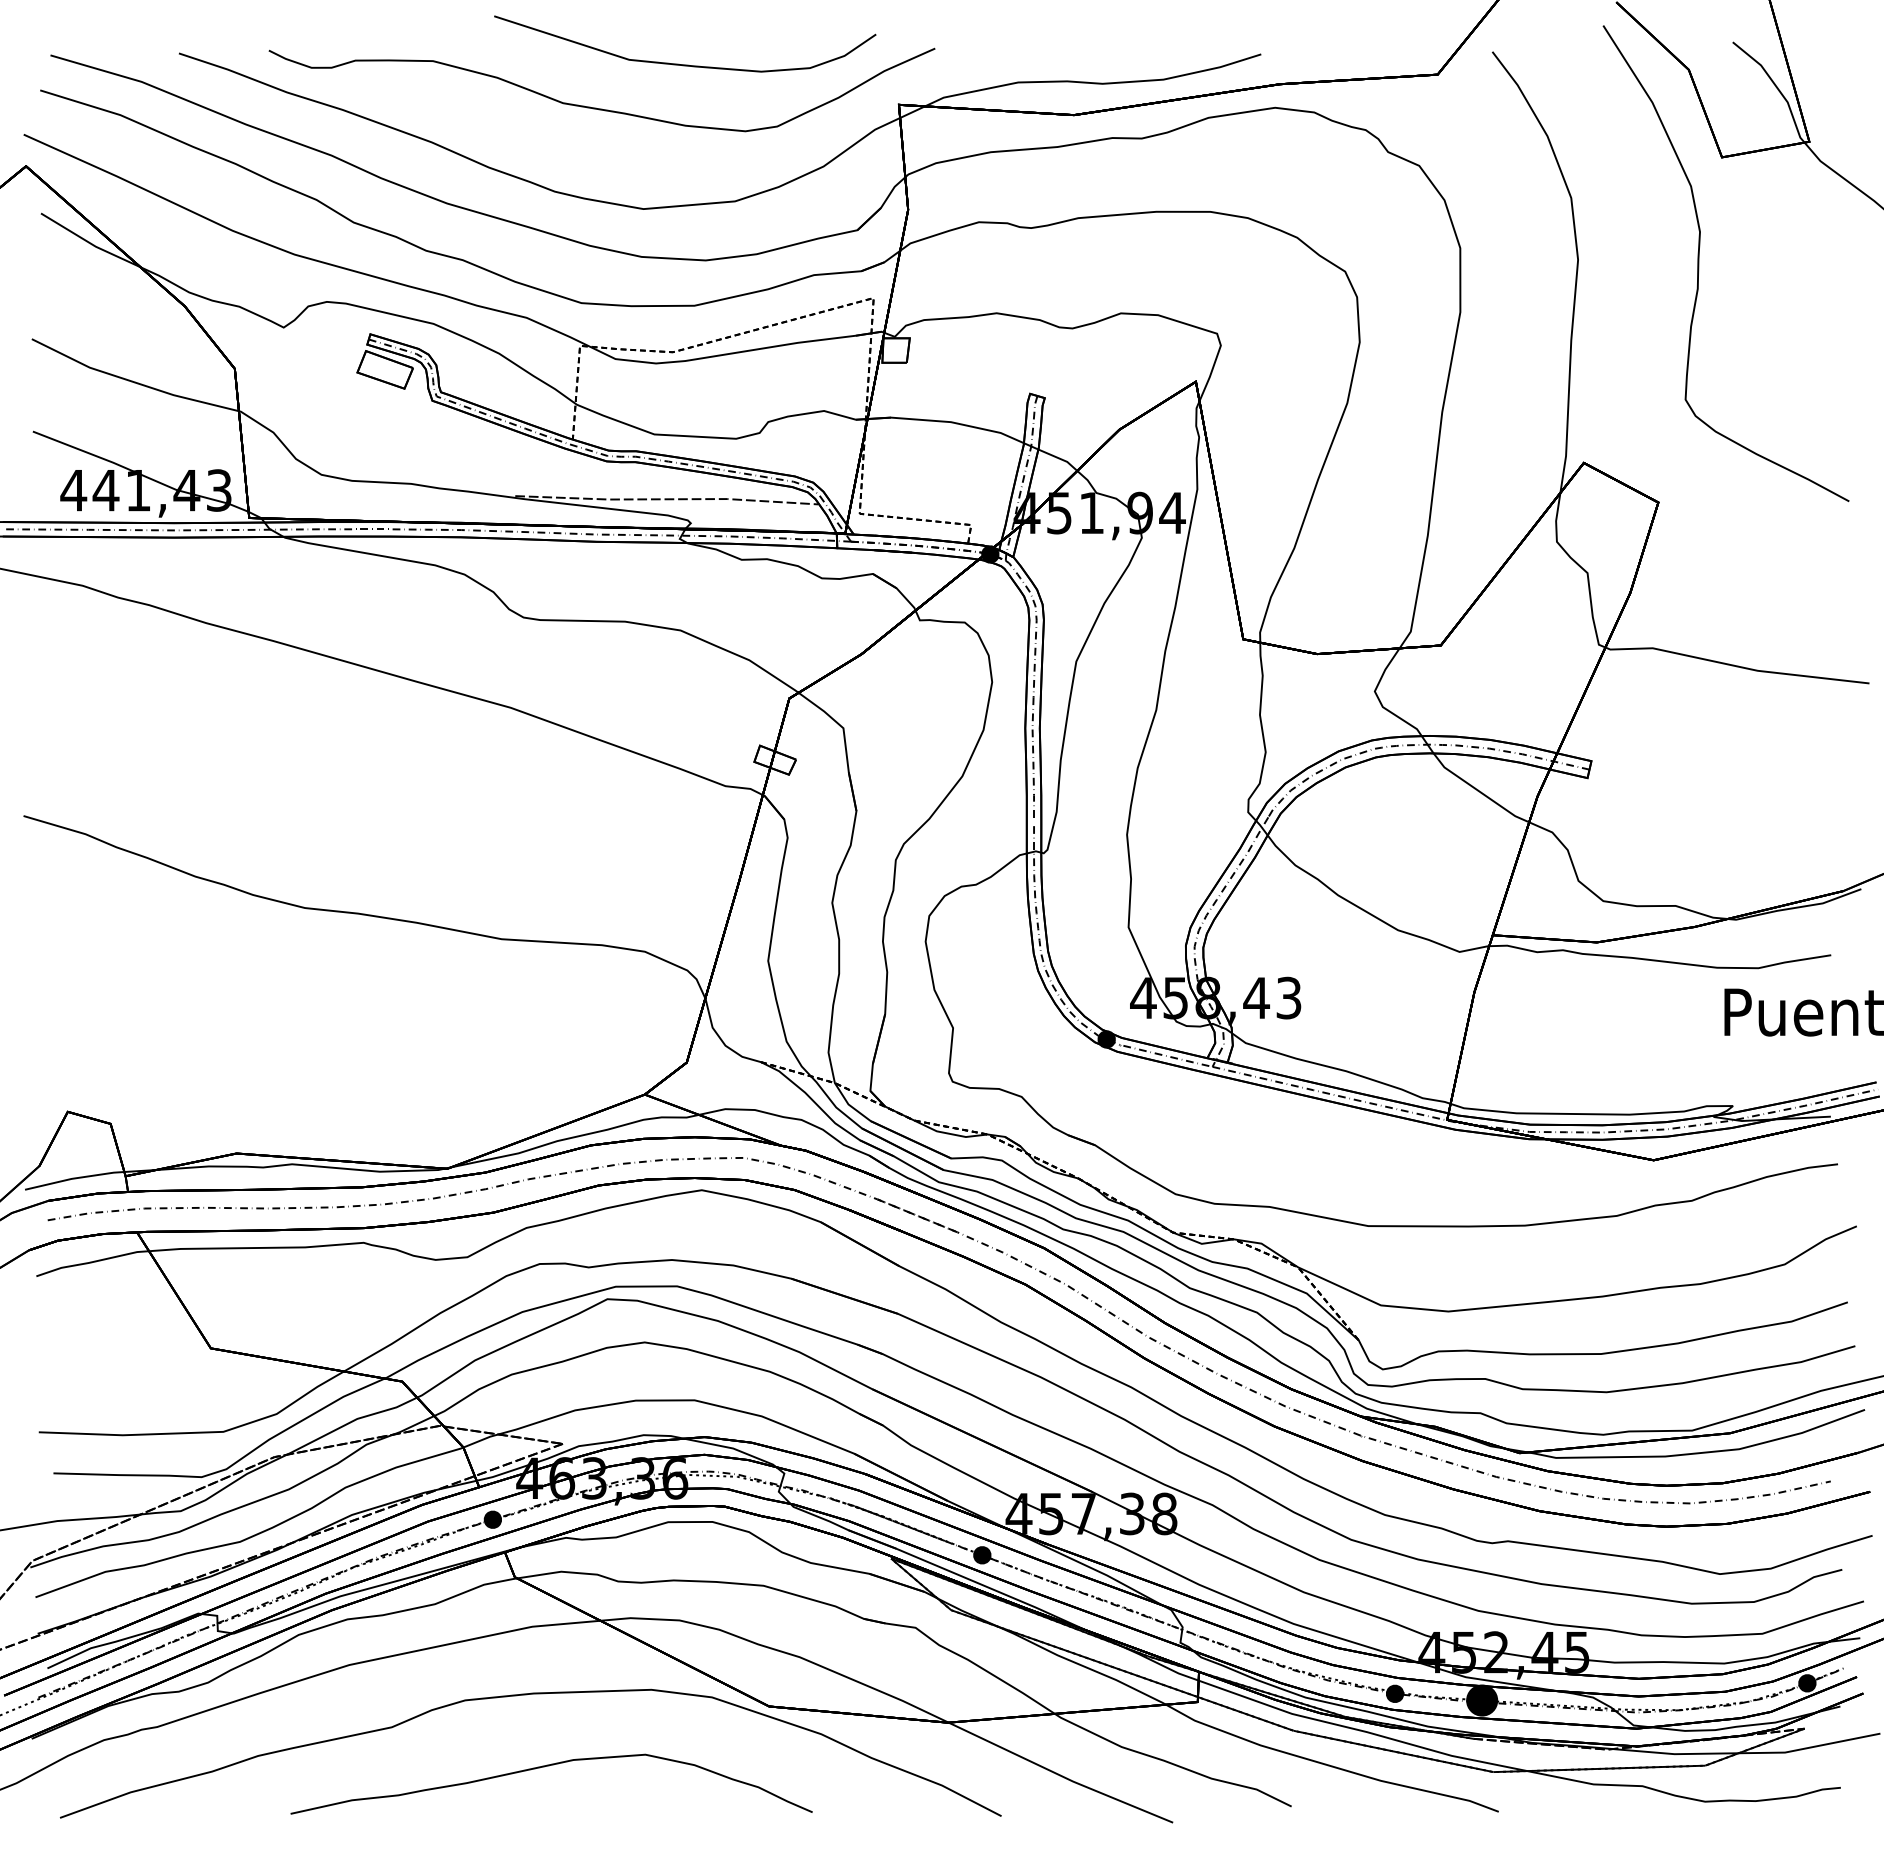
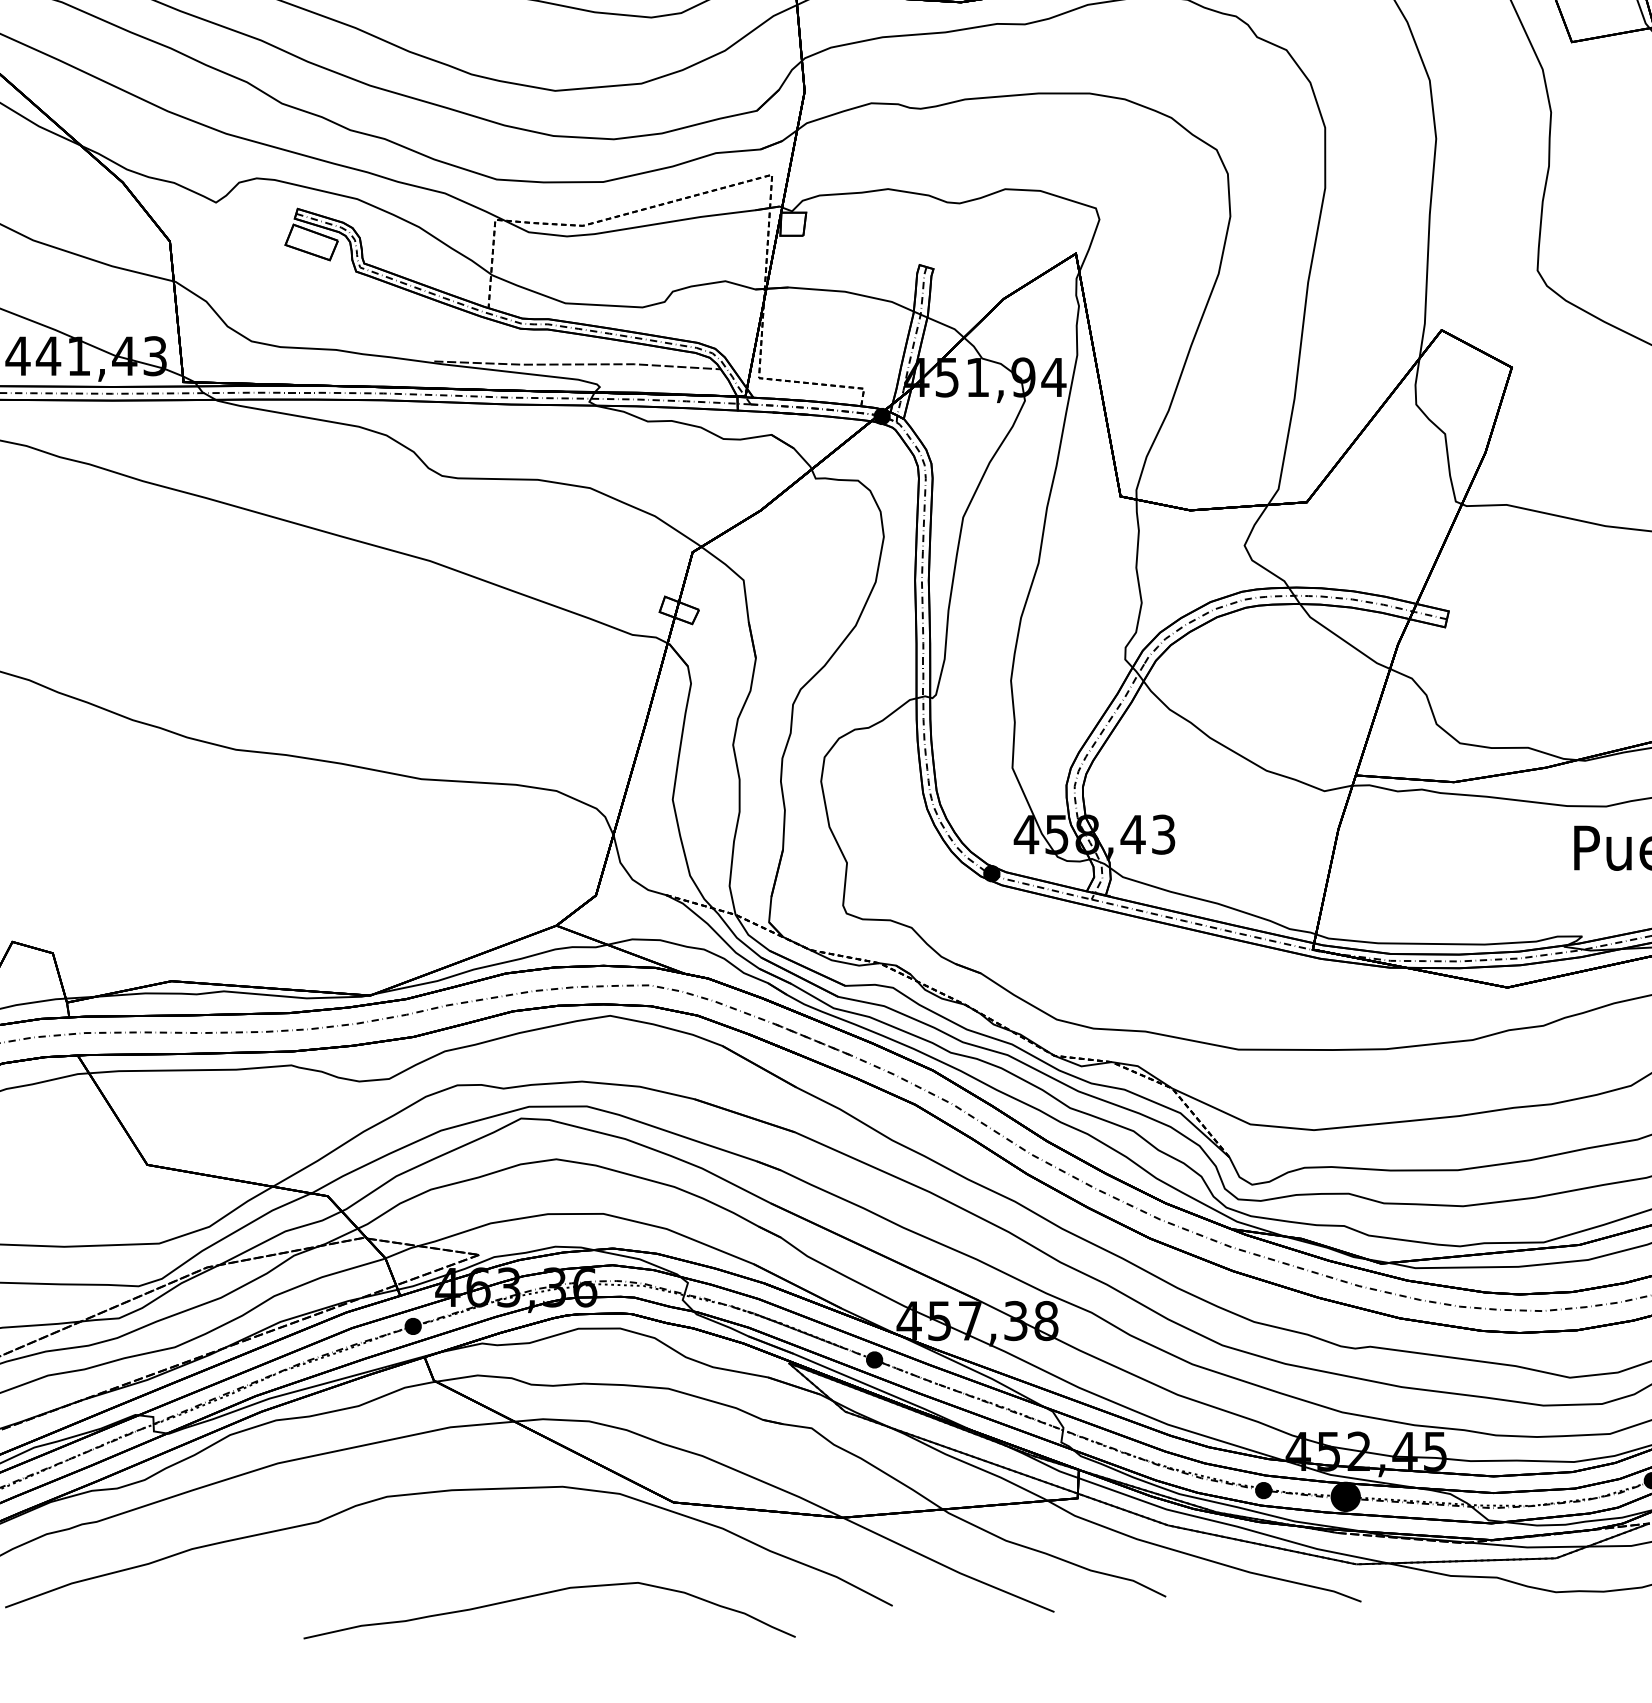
curve: (549, 1766) -> (547, 1593), moved

